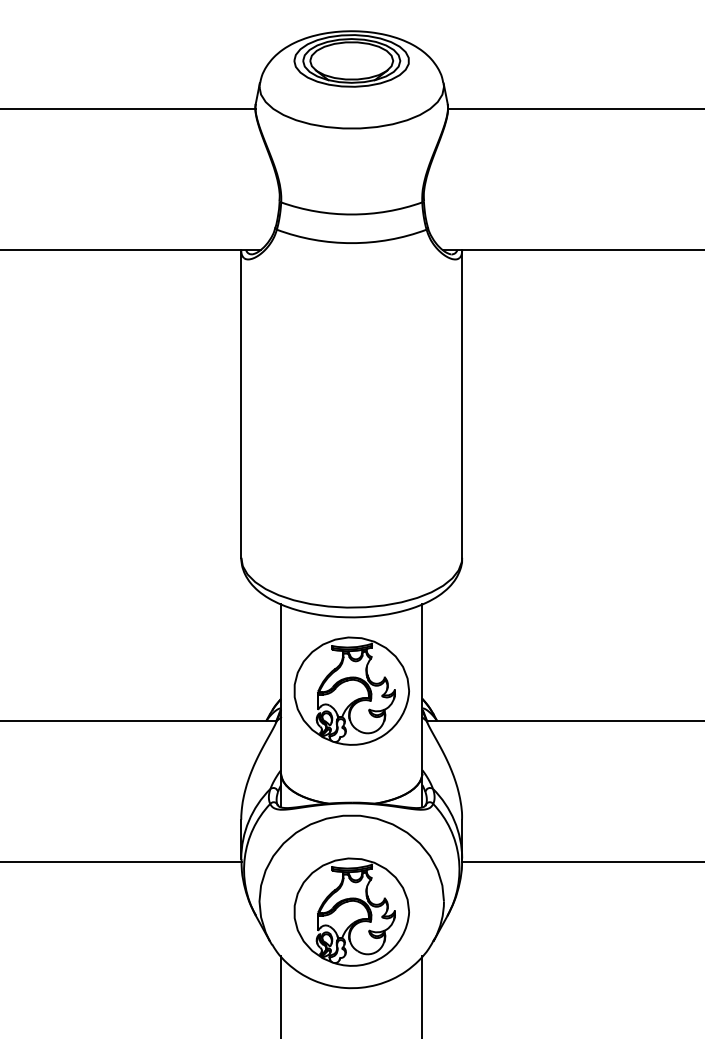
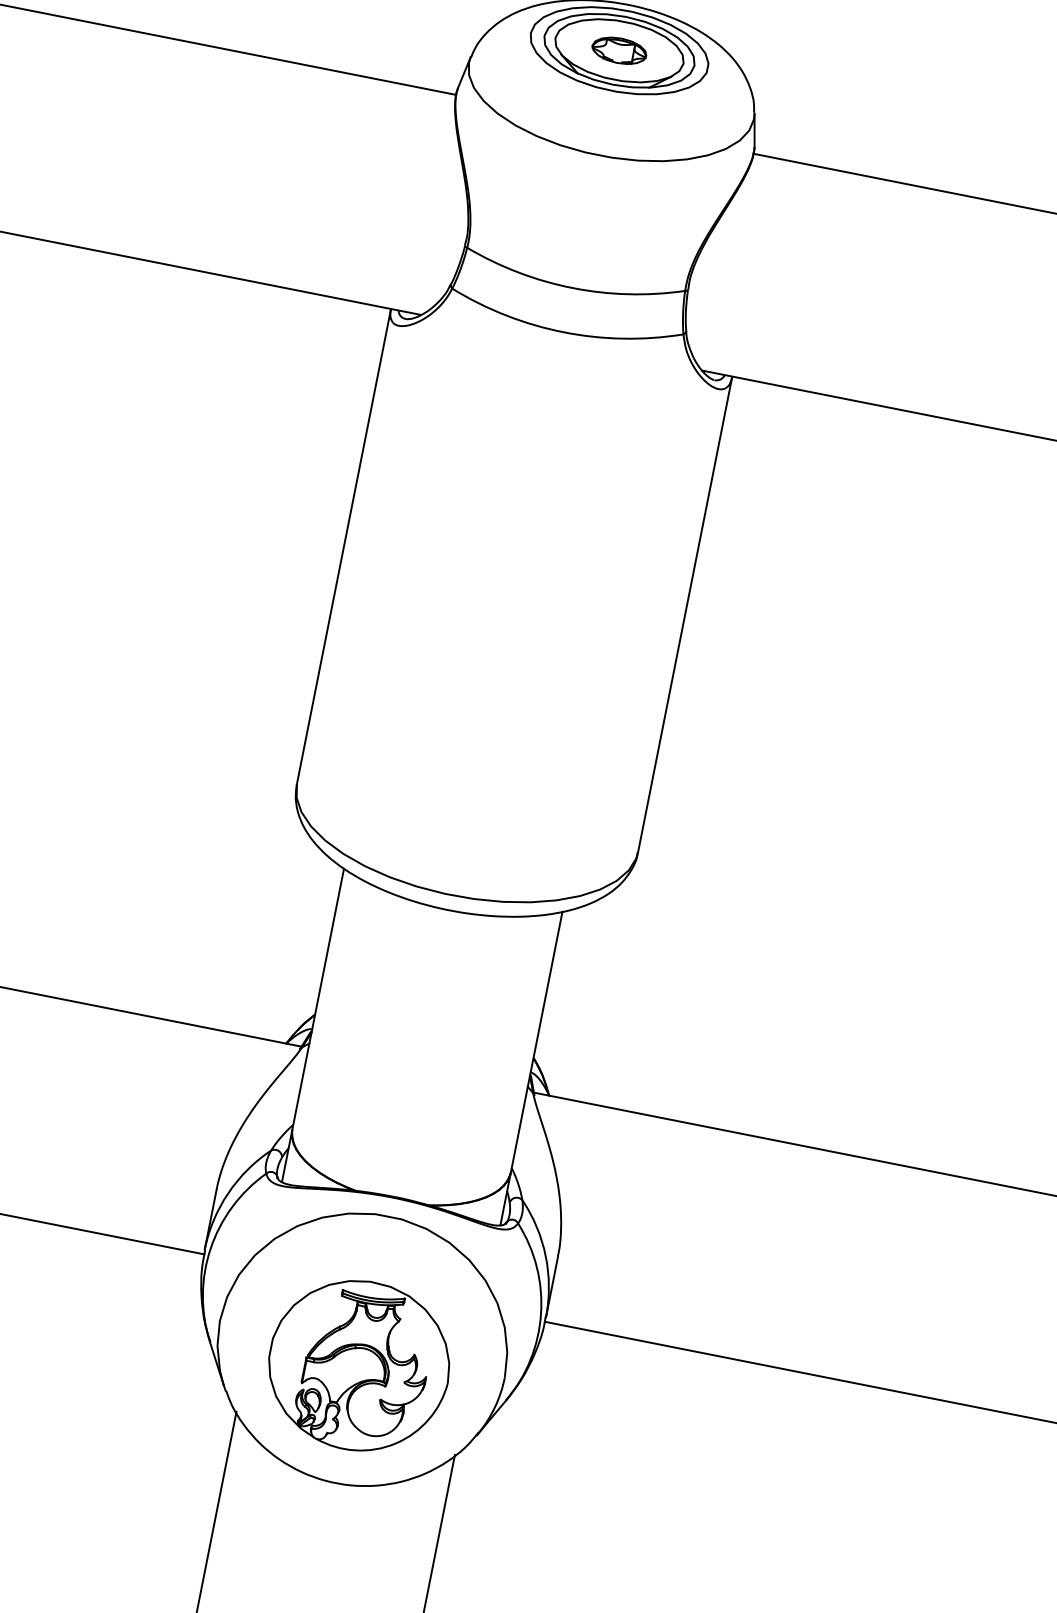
part: (351, 60) -> (619, 50), added
part: (351, 690) -> (426, 1023), removed

